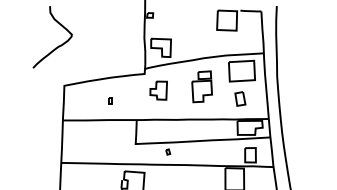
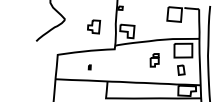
part: (201, 86) -> (154, 60), size x0.6
part: (158, 90) -> (93, 26), moved

